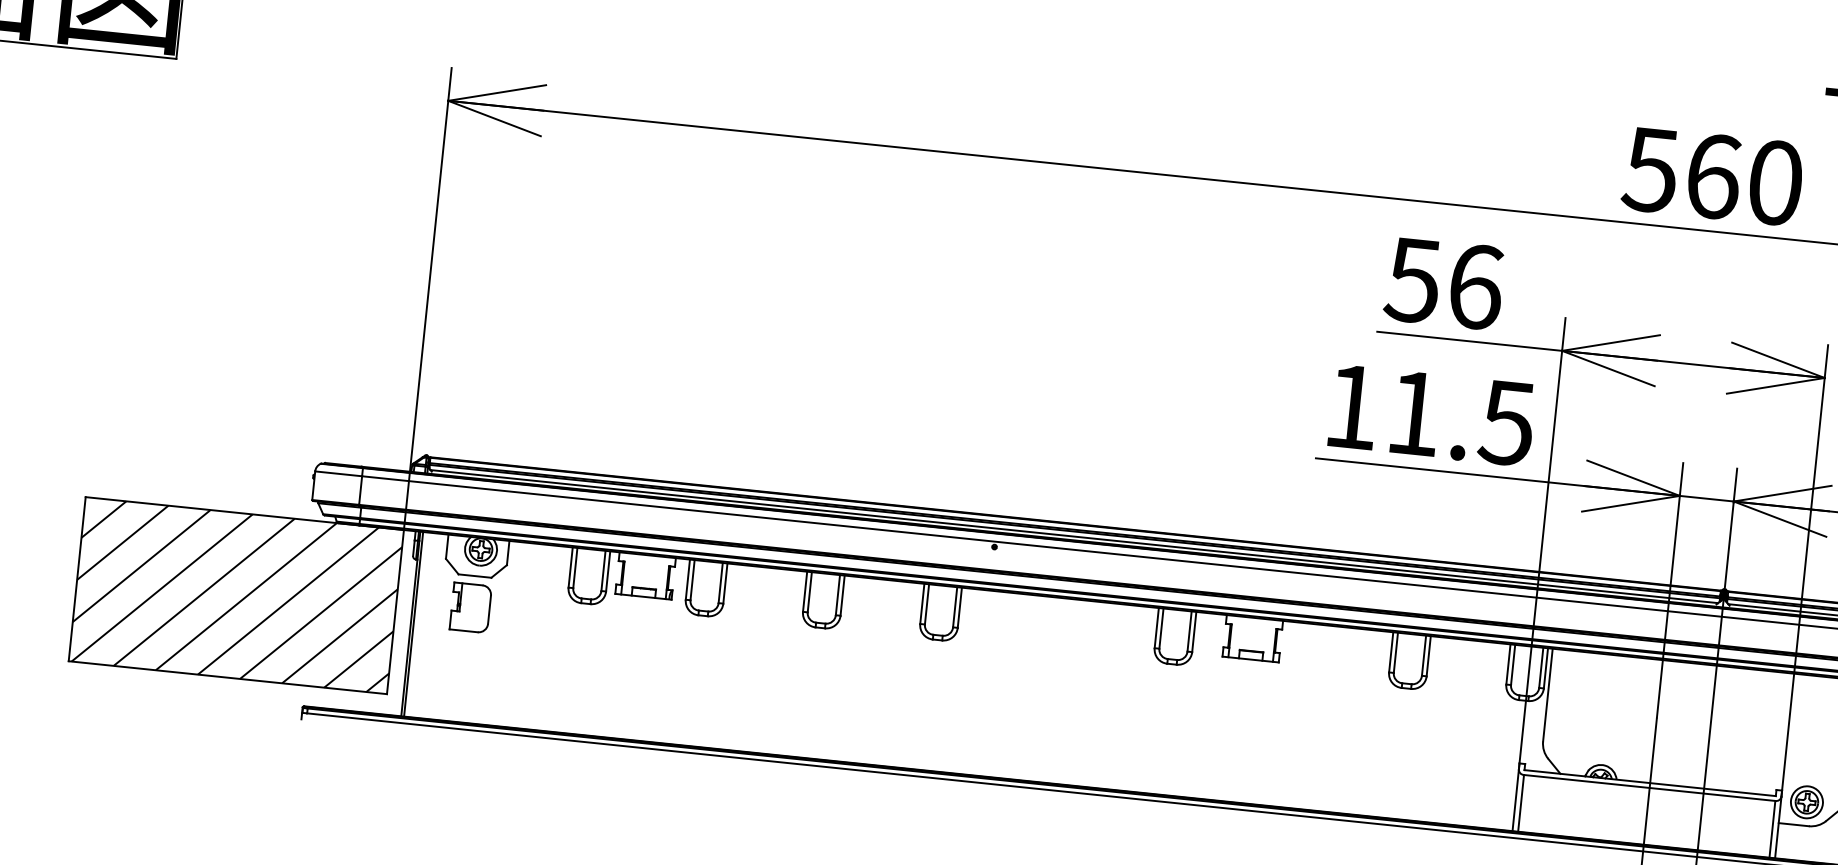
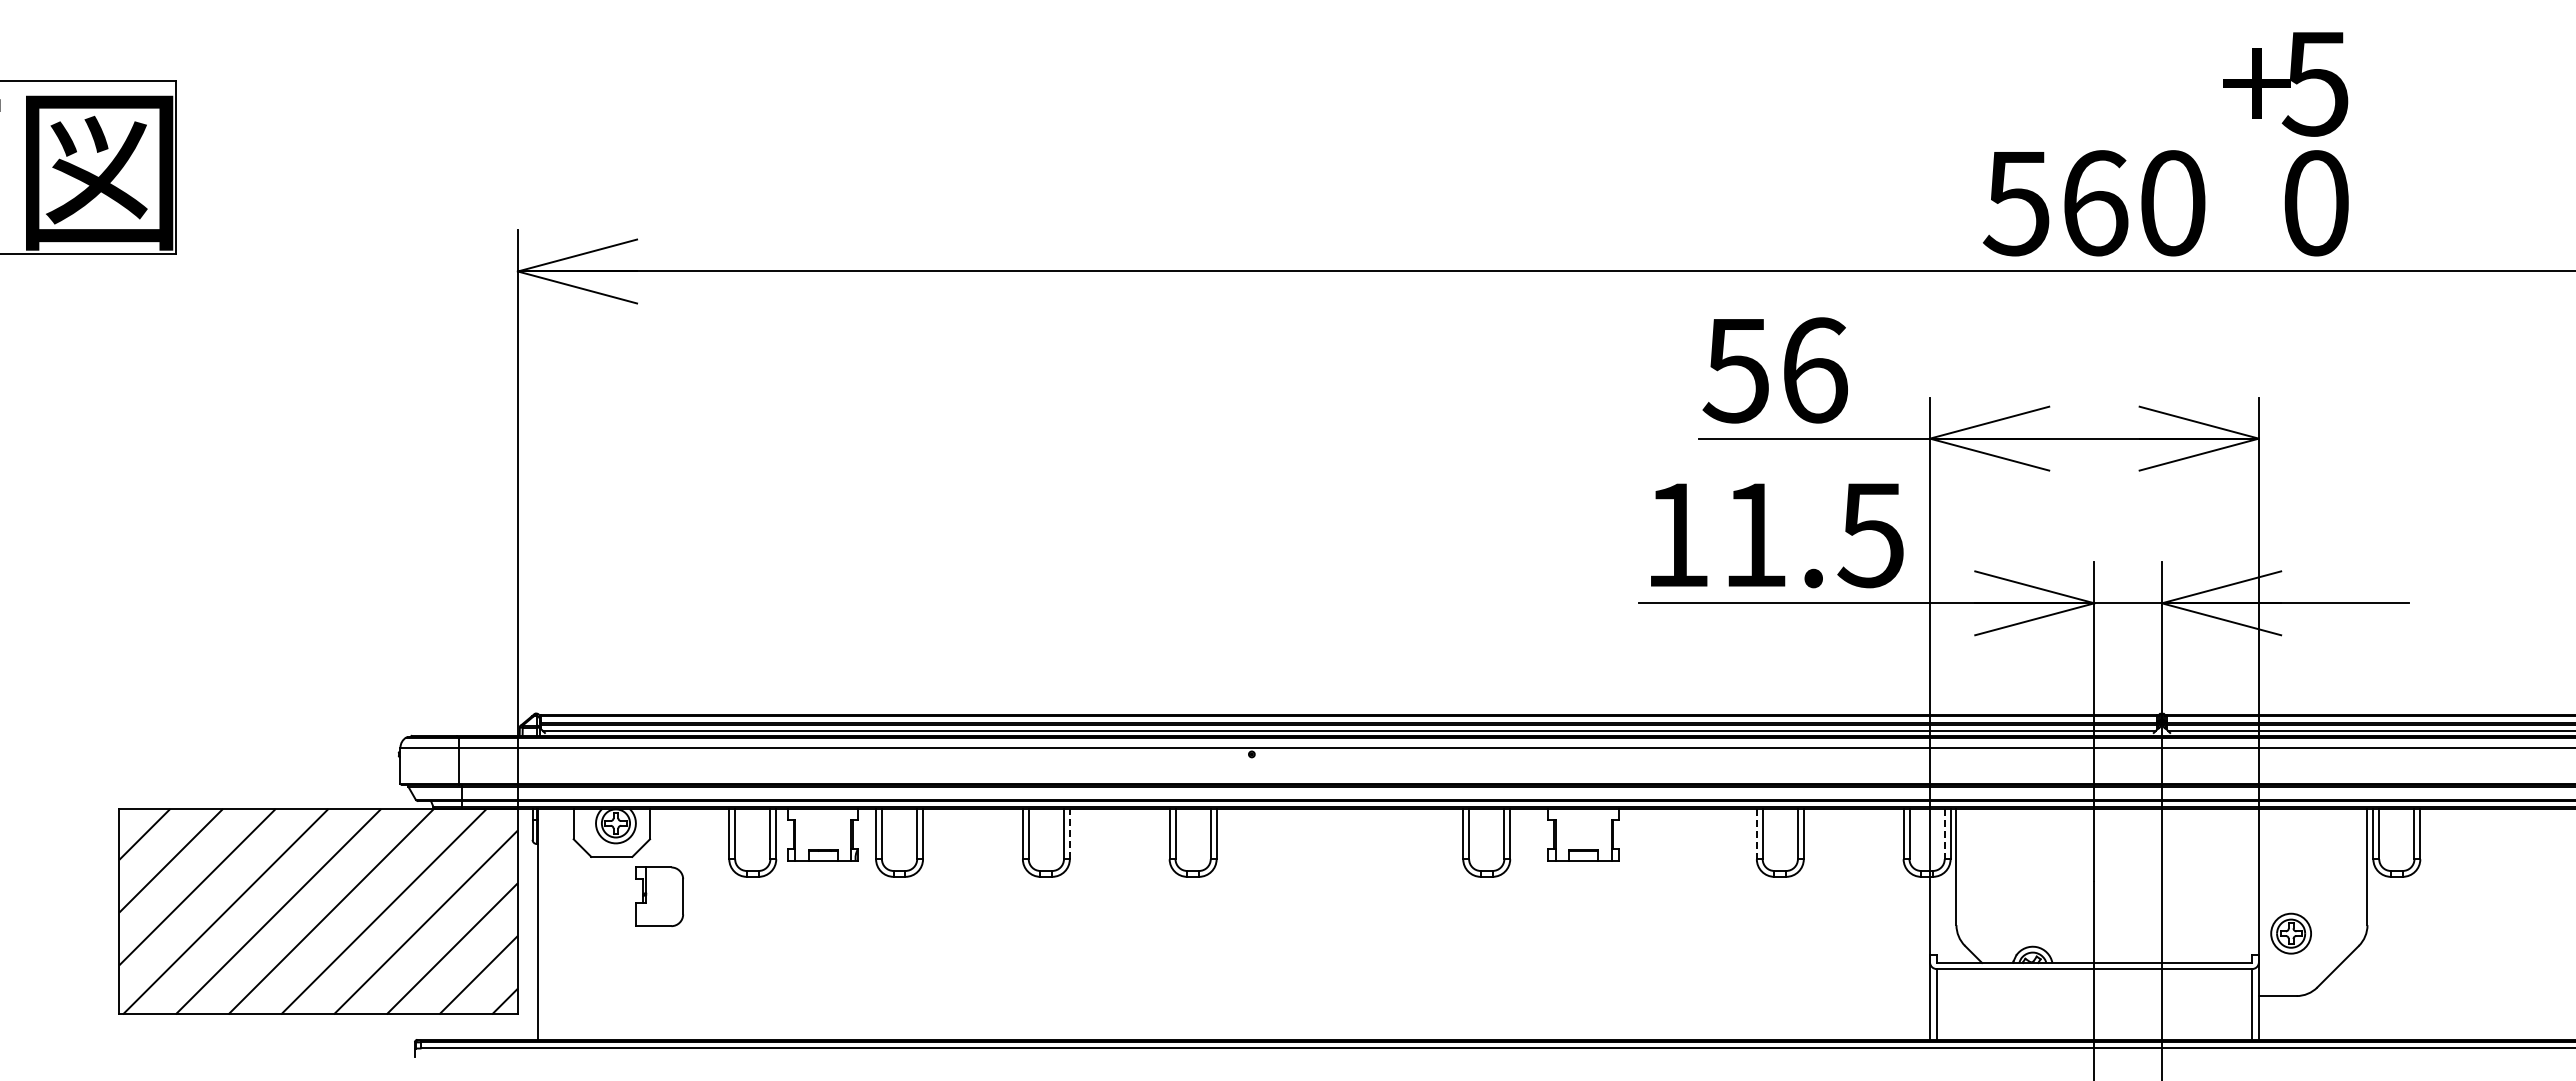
line: (842, 595) -> (1069, 833), solid -> dashed
part: (470, 607) -> (659, 896), moved
line: (413, 624) -> (541, 924), removed
line: (1390, 652) -> (1756, 834), solid -> dashed
line: (1541, 668) -> (1944, 834), solid -> dashed
part: (1806, 802) -> (2290, 933), moved

